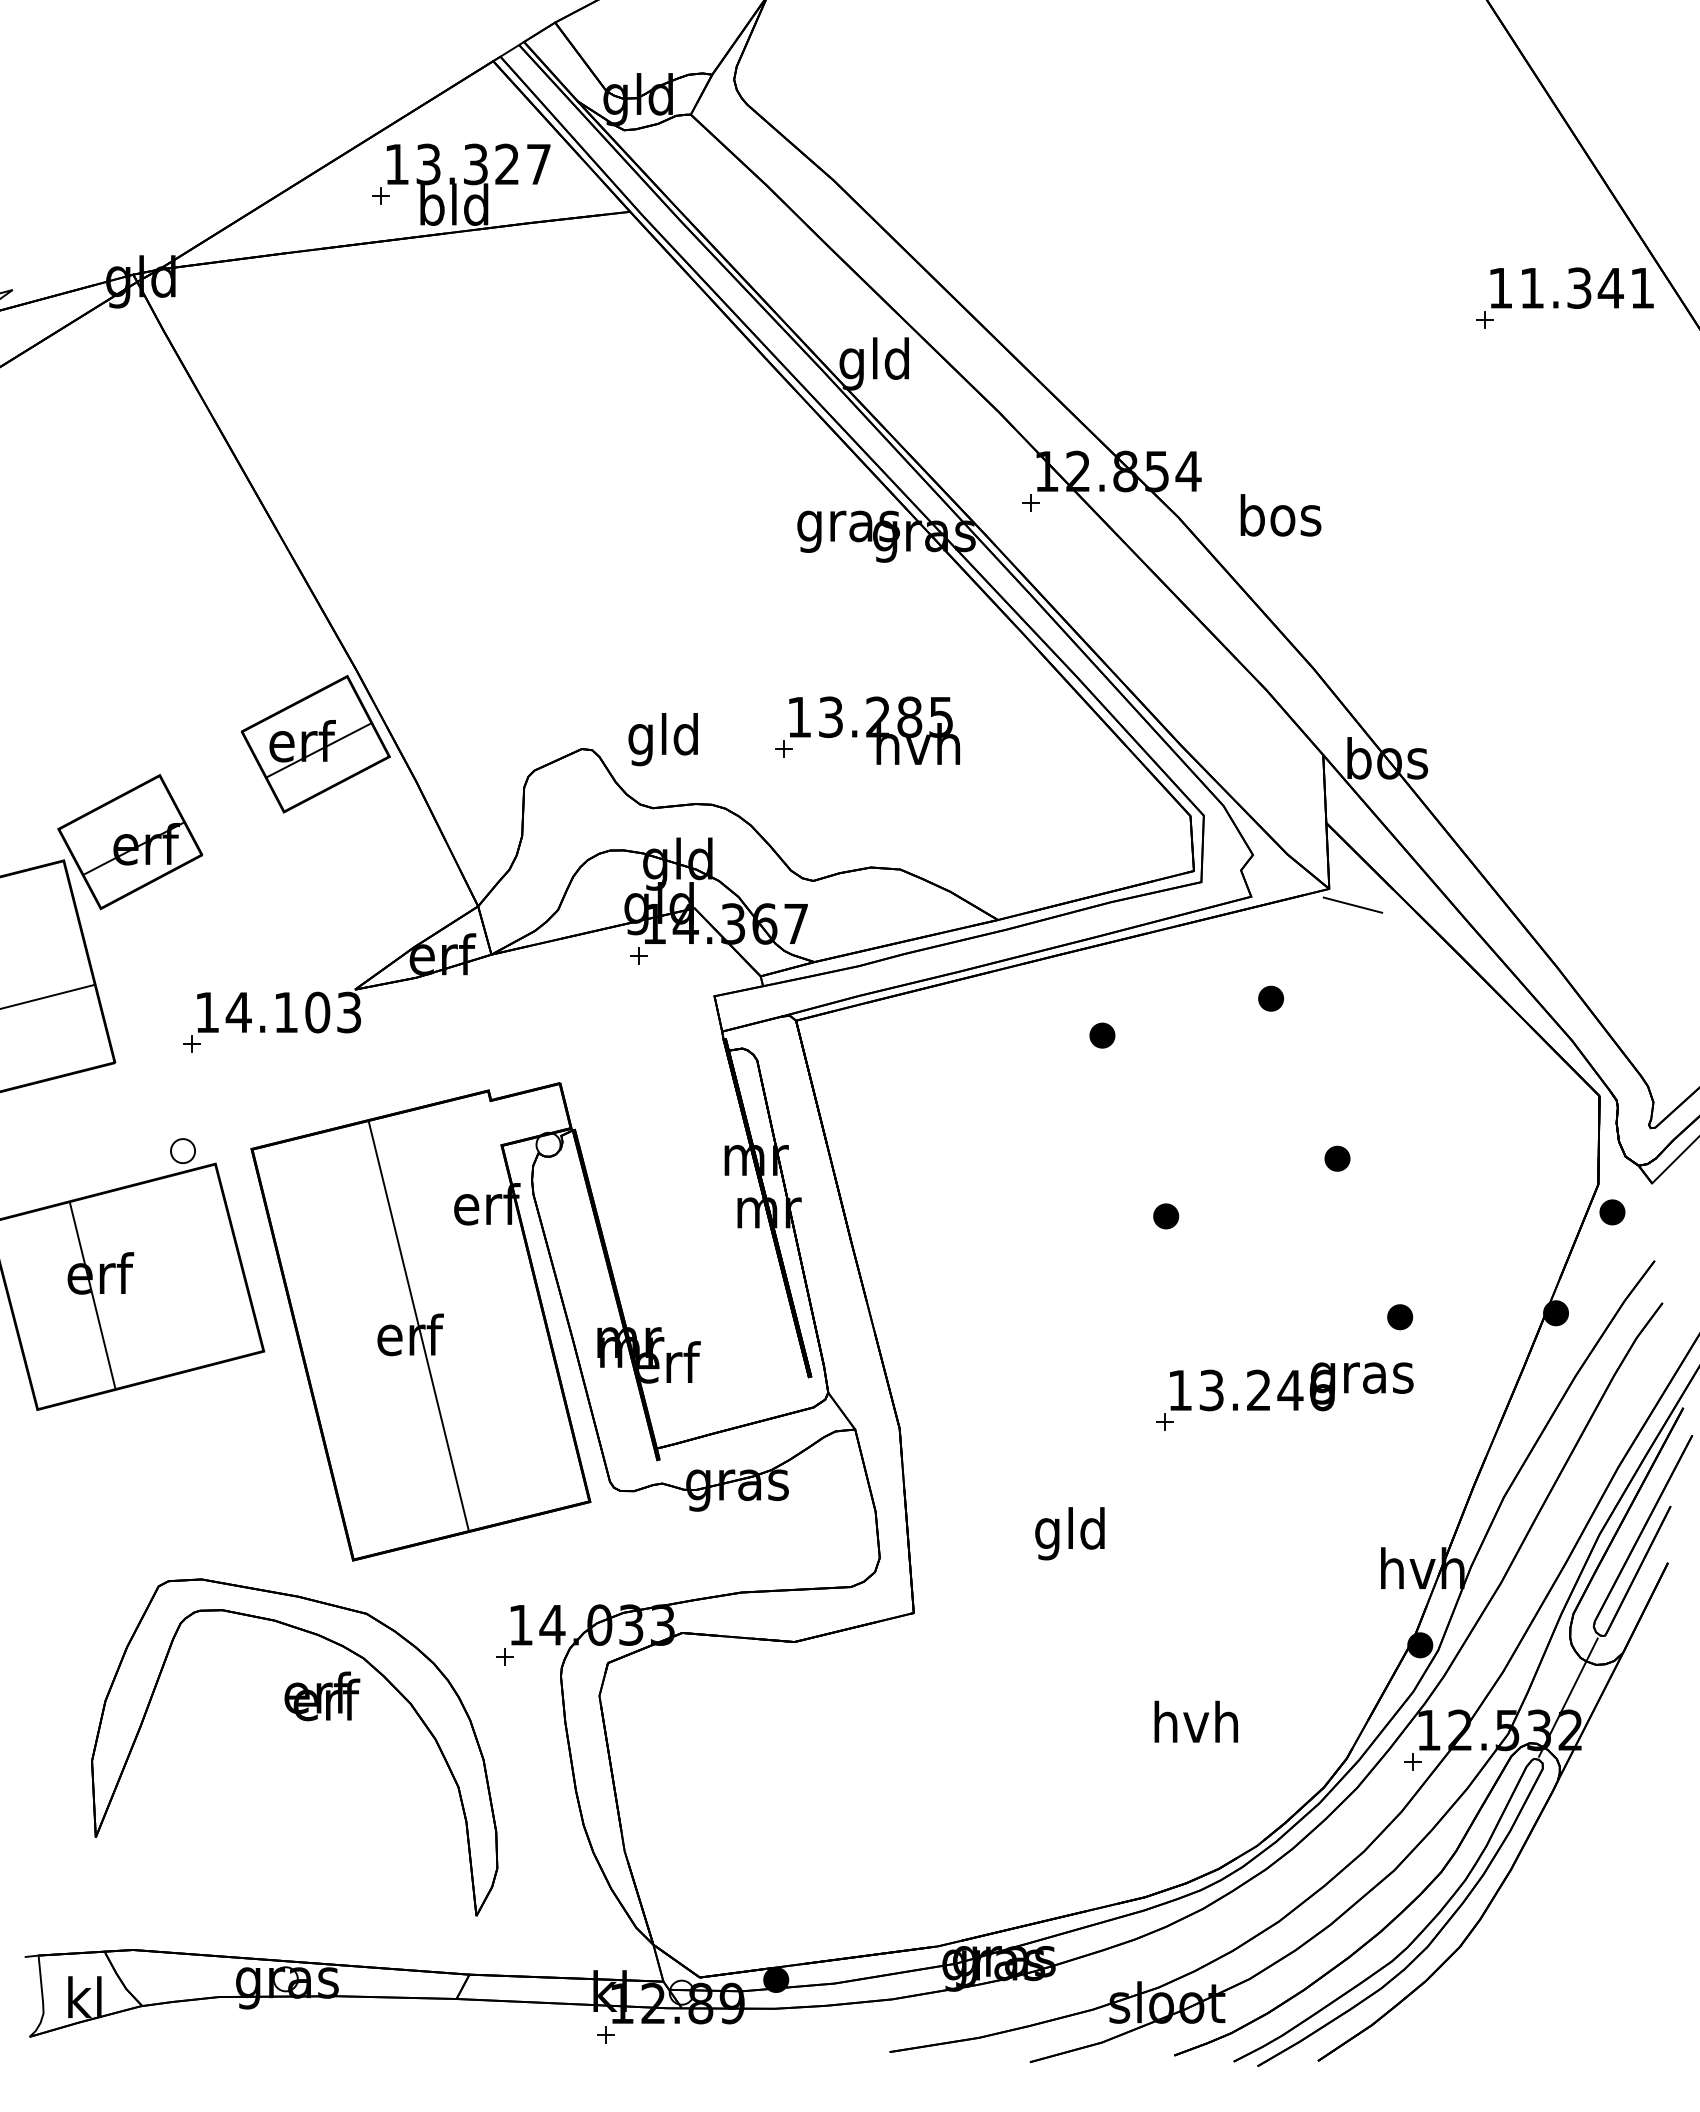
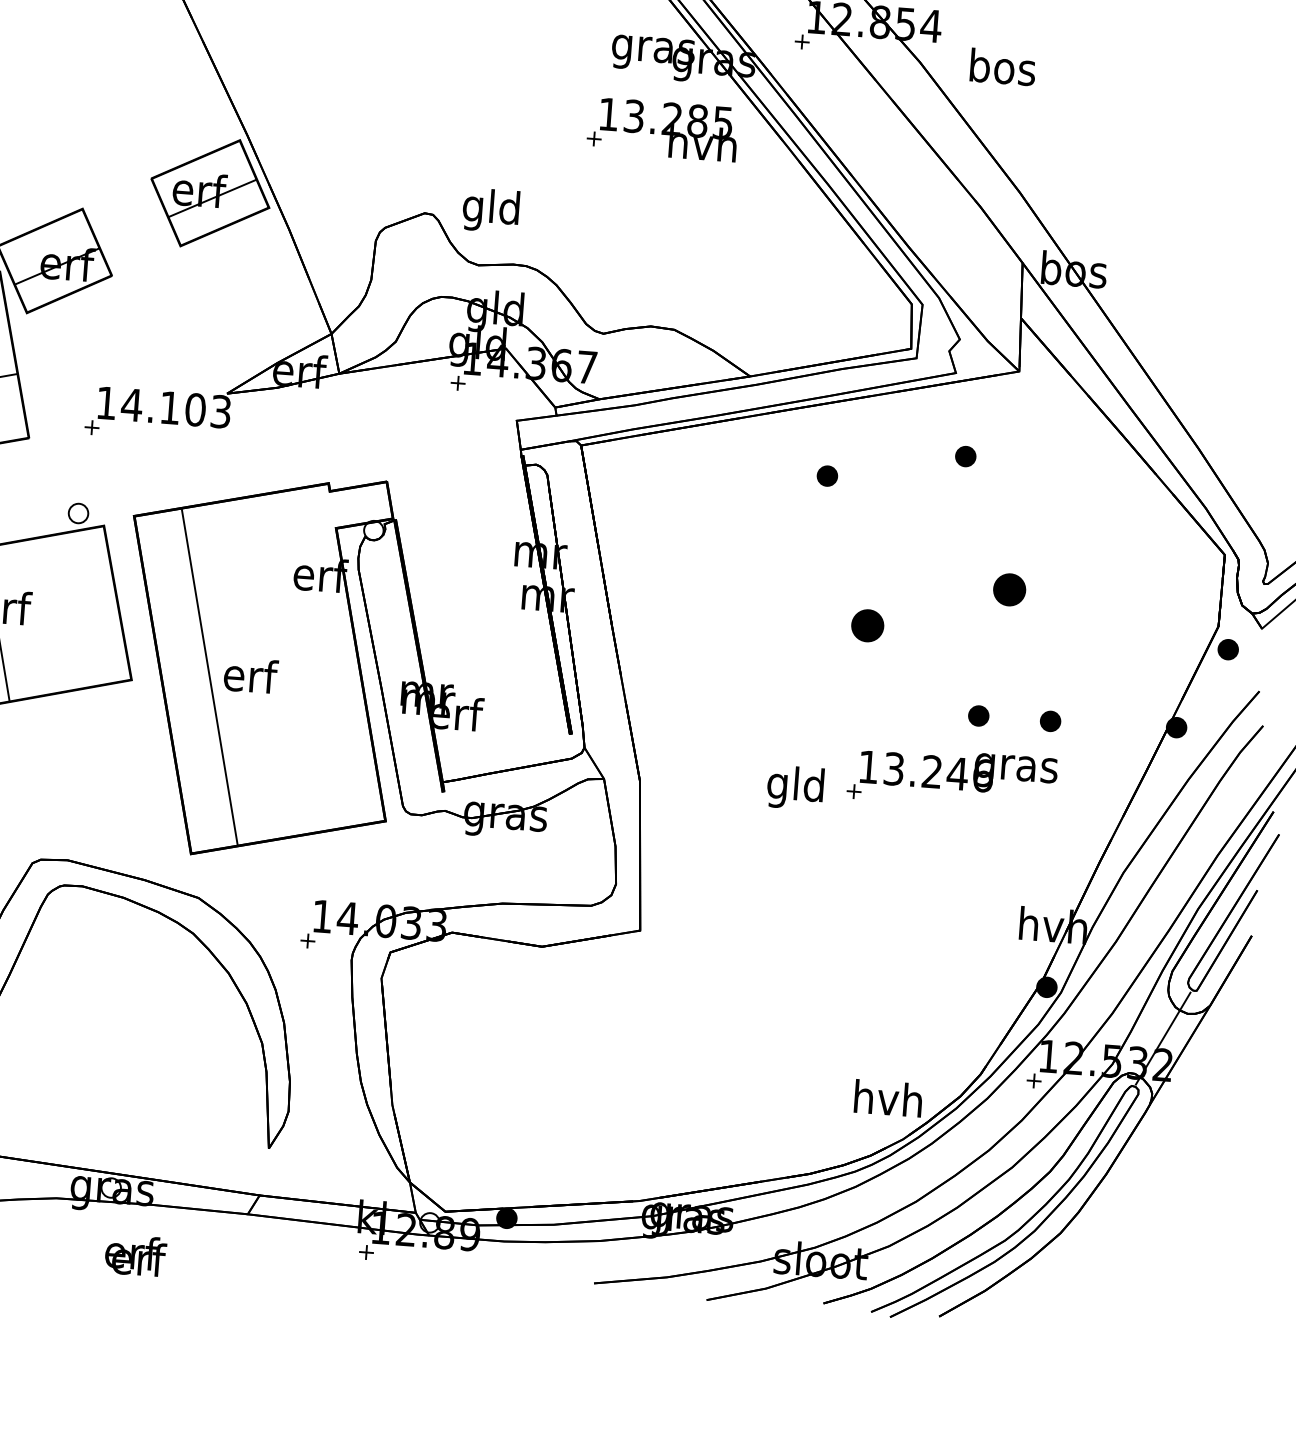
part: (867, 730) -> (662, 129), moved
line: (1352, 905) -> (1037, 386), removed
part: (1337, 1158) -> (1009, 589), size x1.6
part: (1166, 1216) -> (868, 625), size x1.6
part: (1311, 1317) -> (979, 716), added
line: (418, 1325) -> (209, 676), moved
text: (1069, 1533) -> (795, 787), moved
text: (322, 1696) -> (135, 1255), moved
text: (1195, 1721) -> (887, 1098), moved

